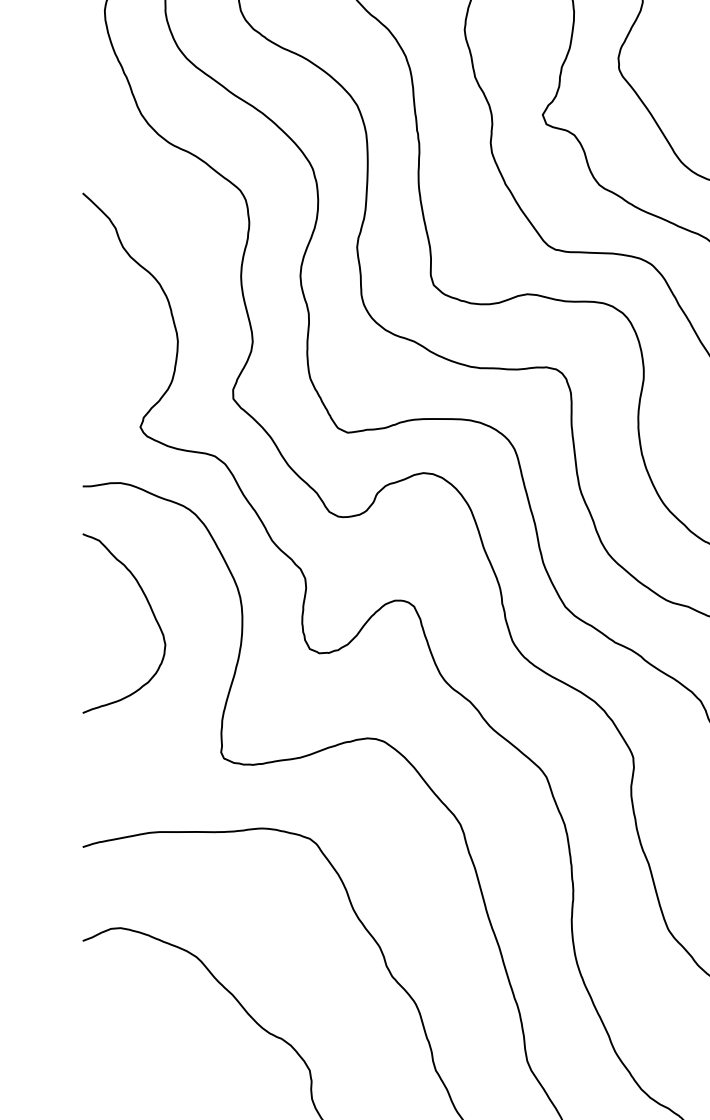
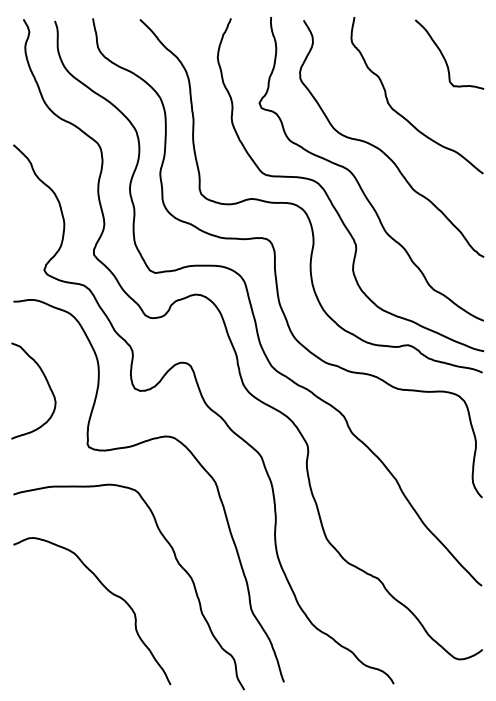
curve: (150, 611) -> (47, 384), moved

